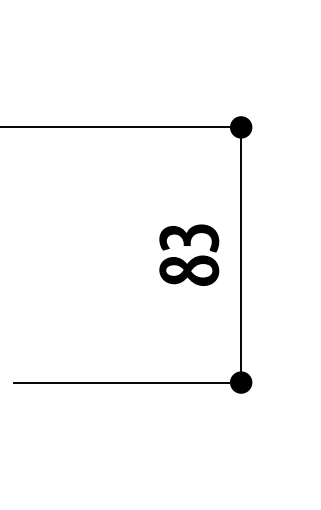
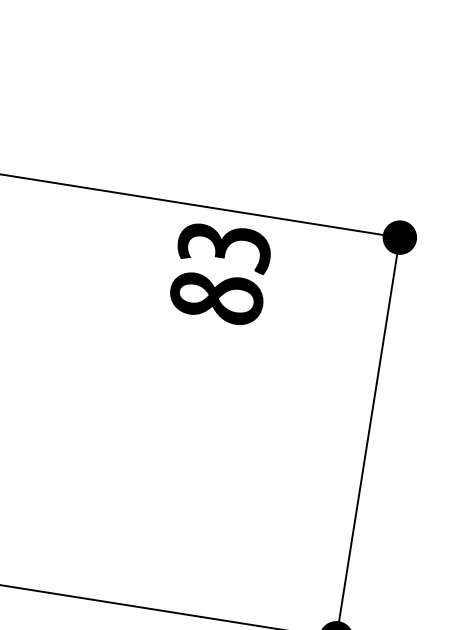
part: (189, 254) -> (221, 272), moved

